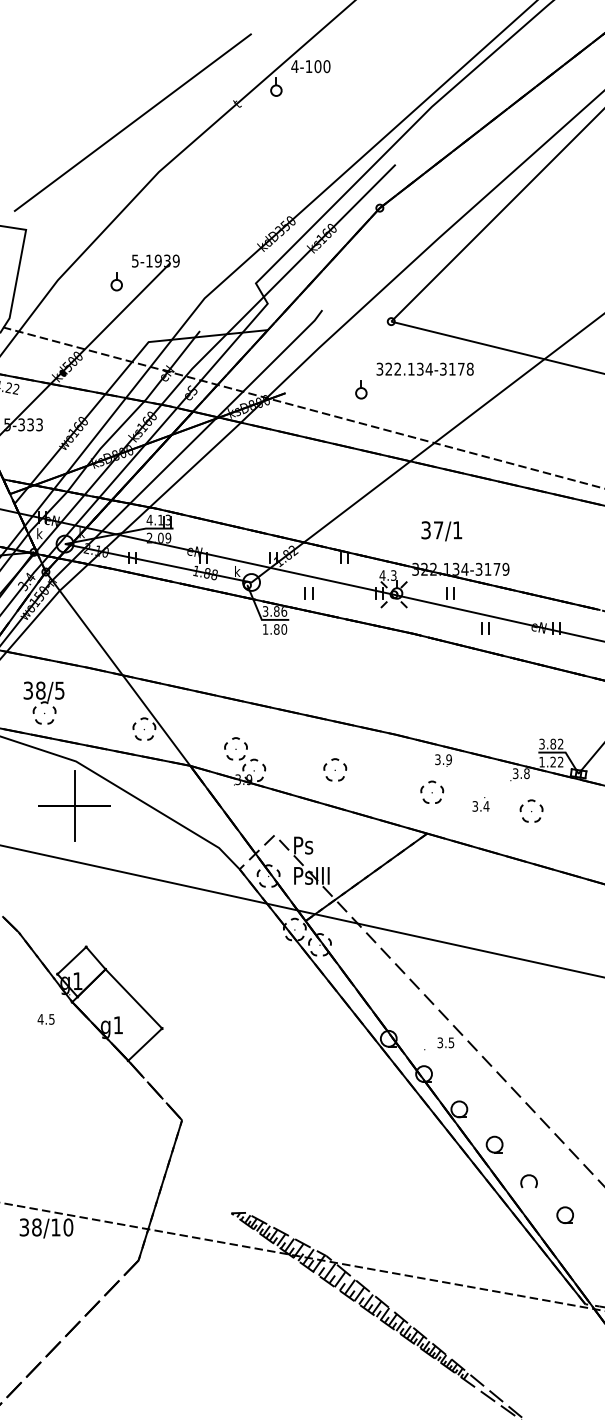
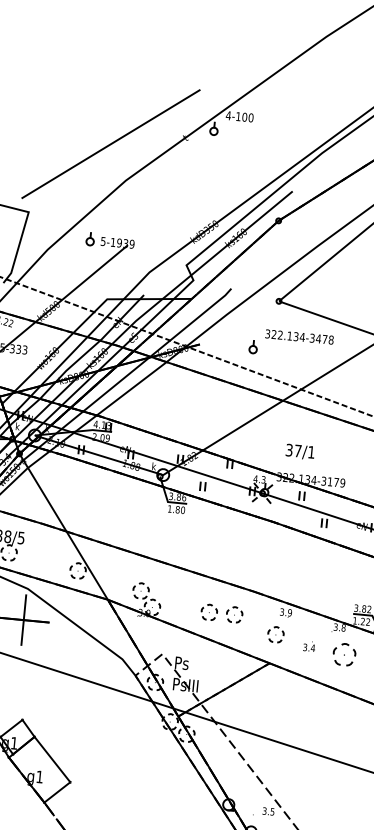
part: (116, 281) -> (90, 239), moved
text: (451, 369) -> (318, 339), 322.134-3178 -> 322.134-3478
part: (371, 769) -> (234, 614), added
part: (531, 810) -> (344, 654), size x1.4

